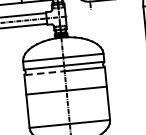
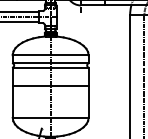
line: (45, 73) -> (32, 68), dashed -> solid

